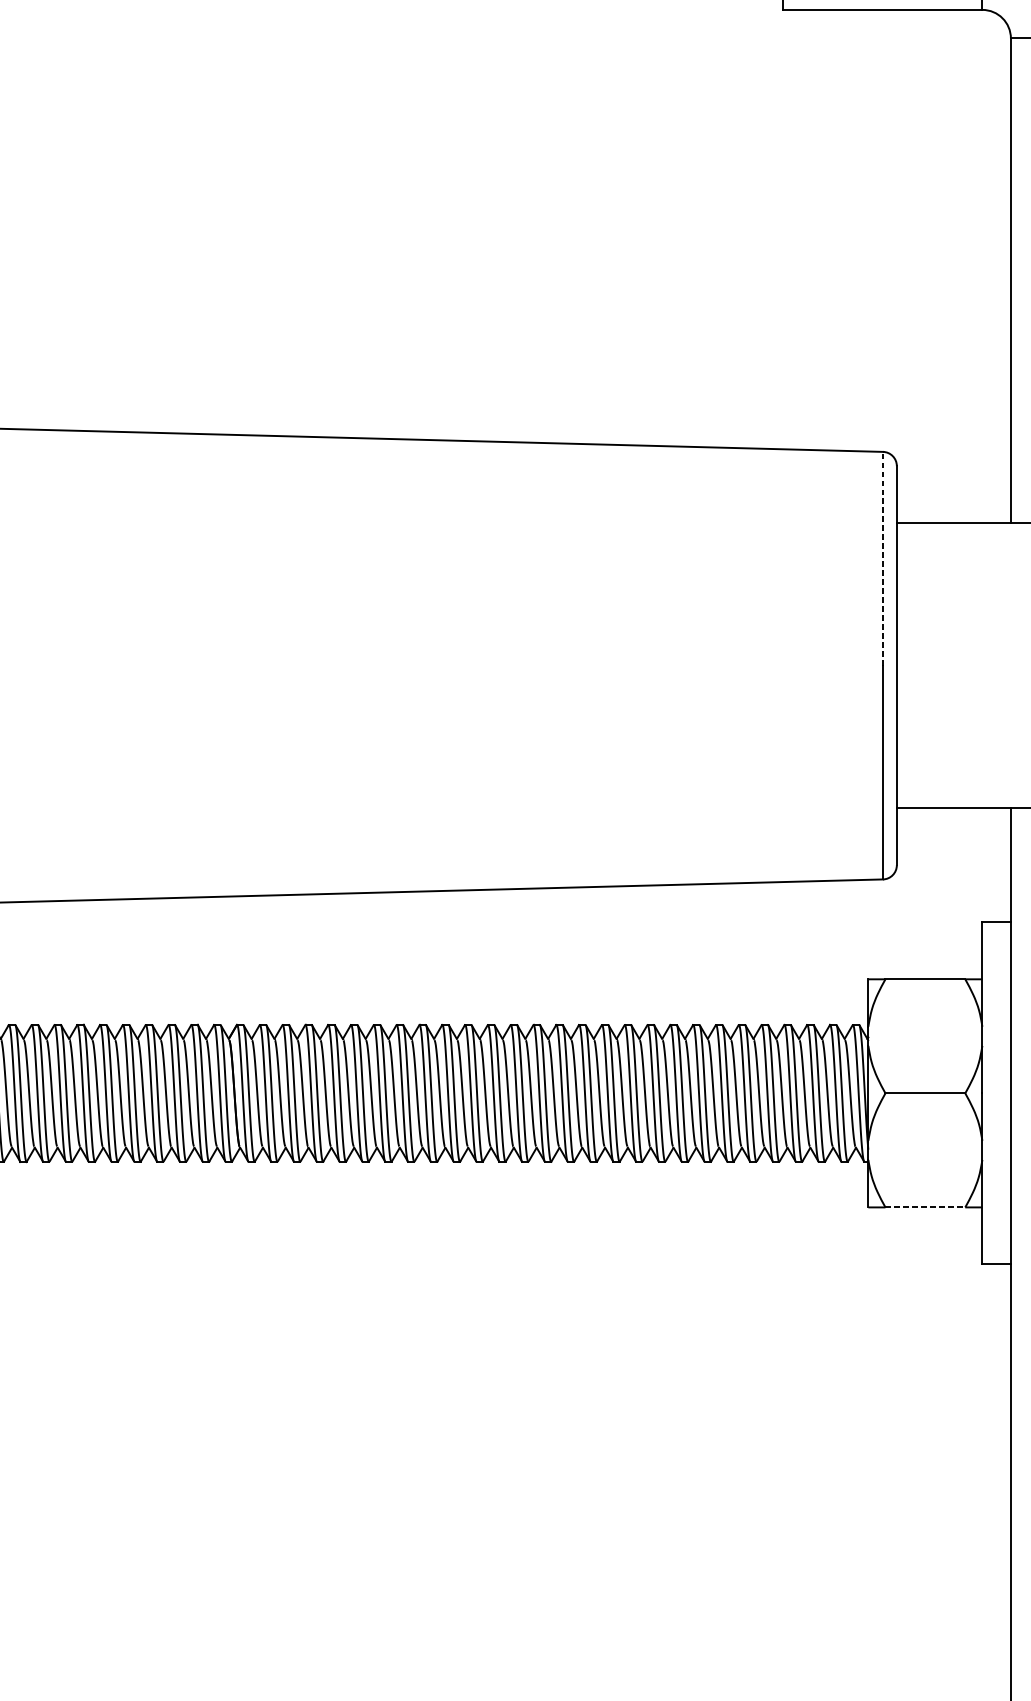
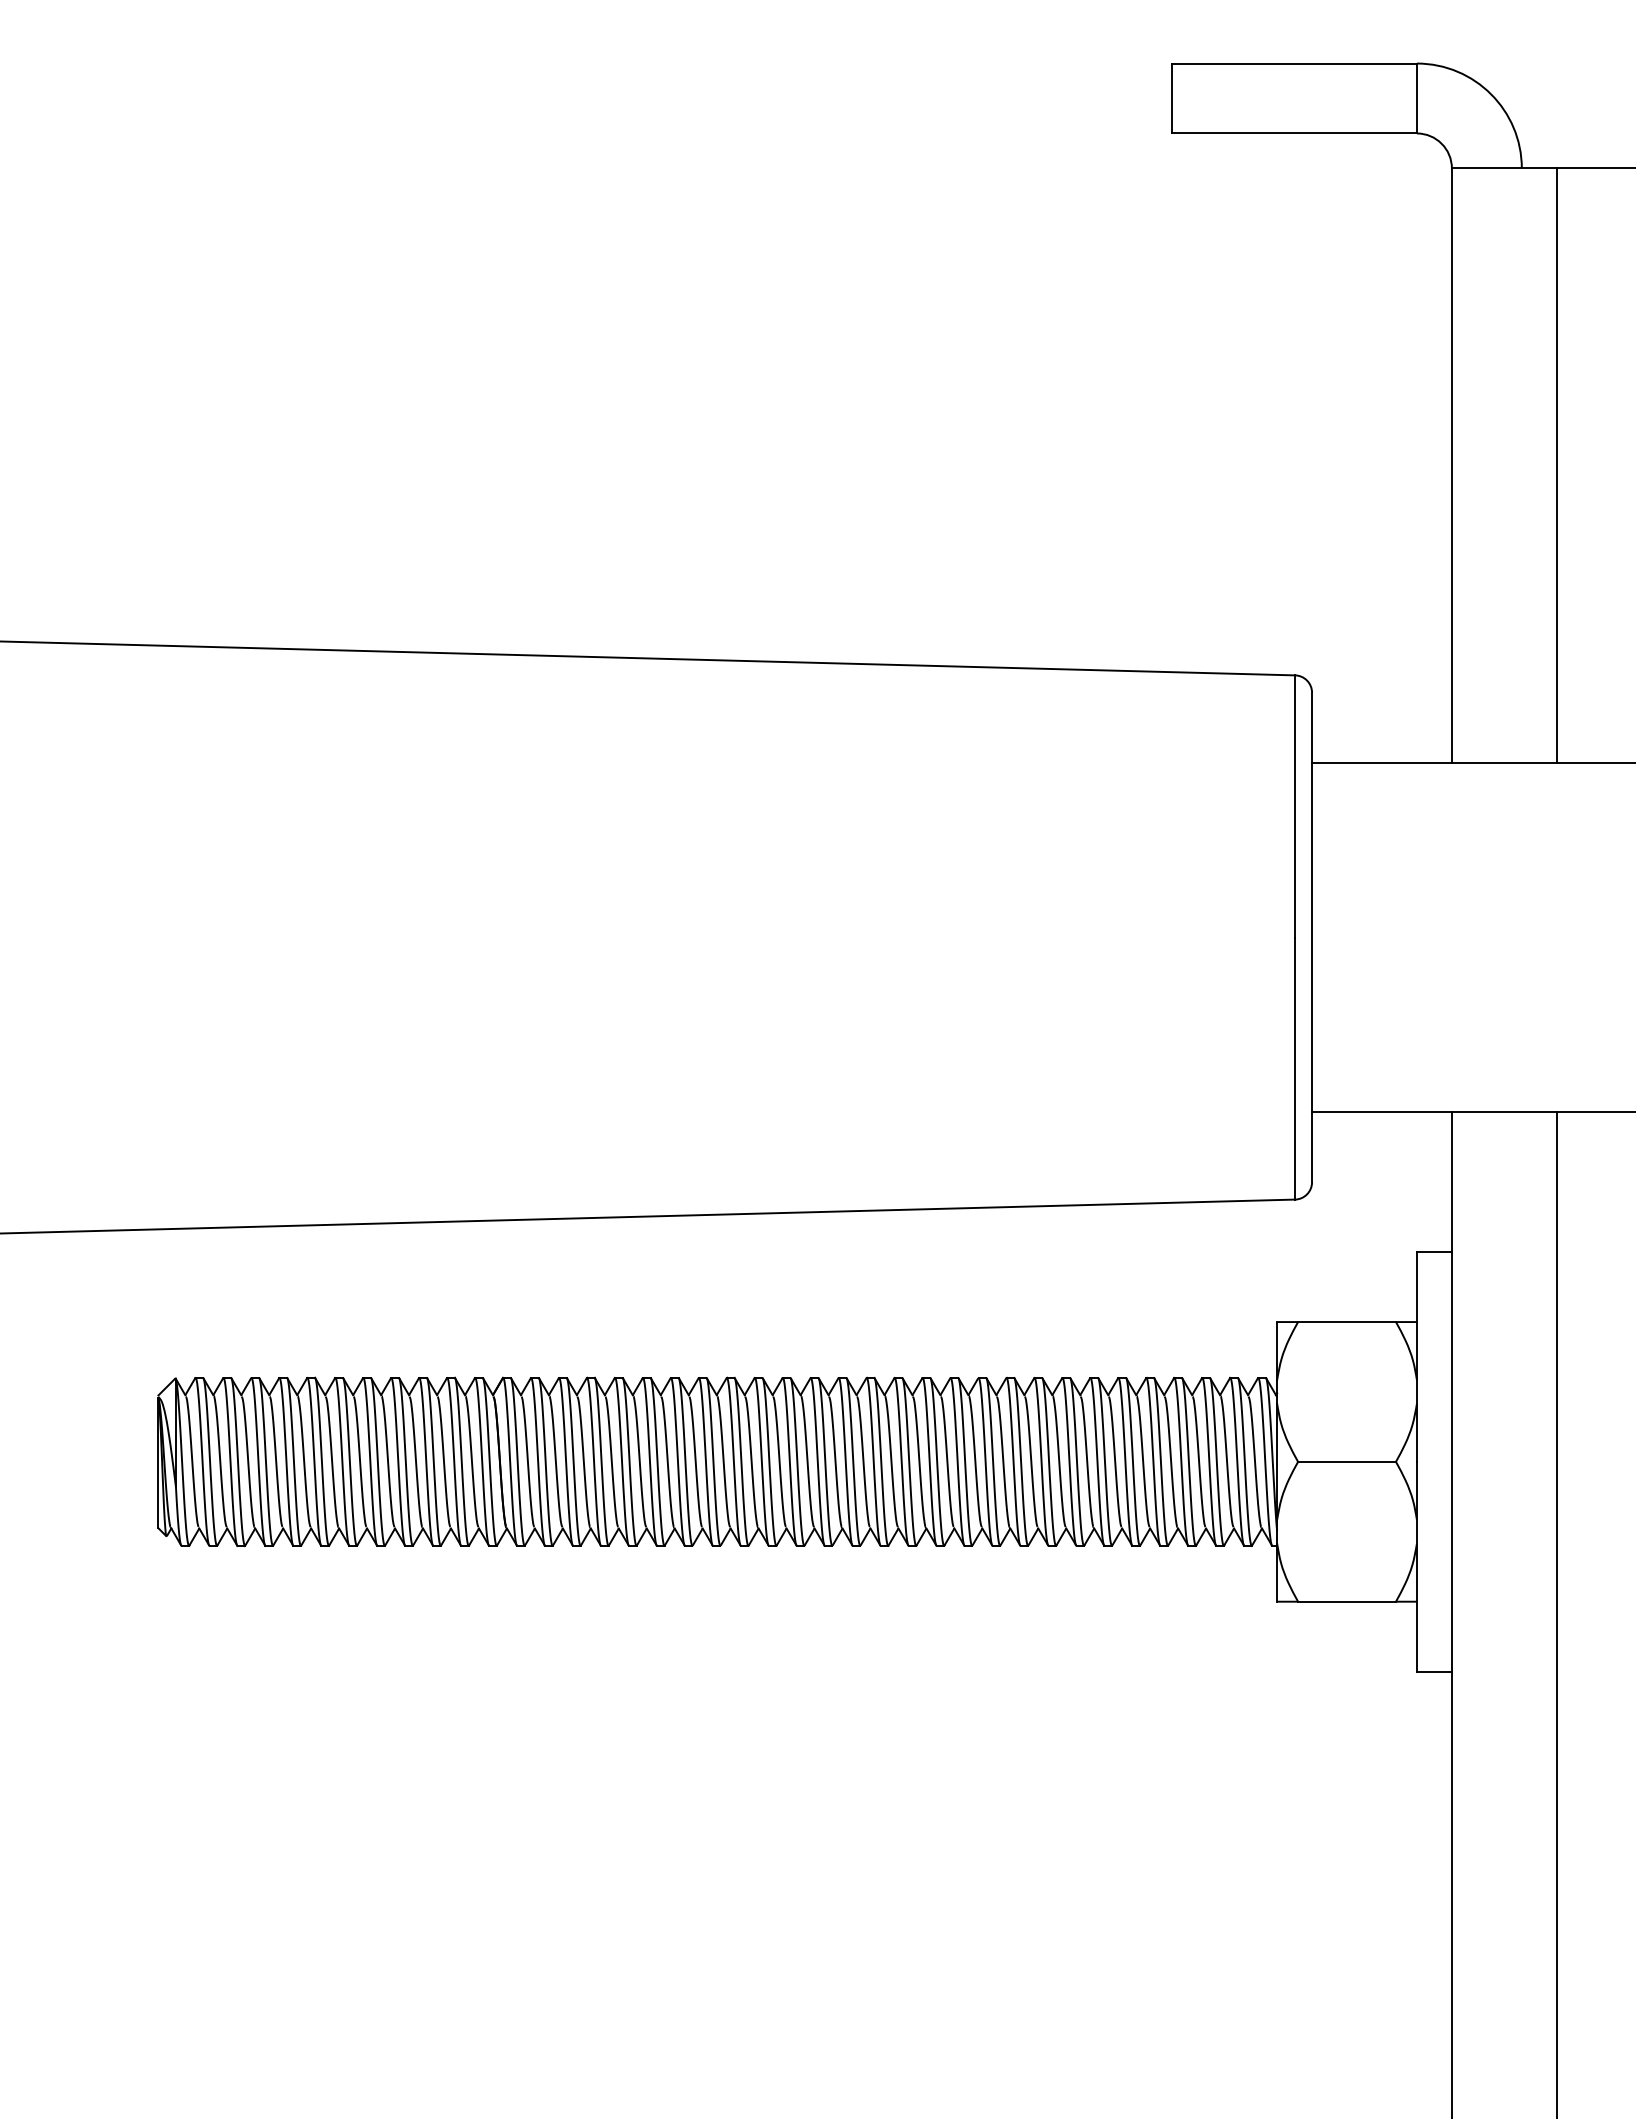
line: (883, 558) -> (1295, 805), dashed -> solid
line: (925, 1207) -> (1347, 1601), dashed -> solid

